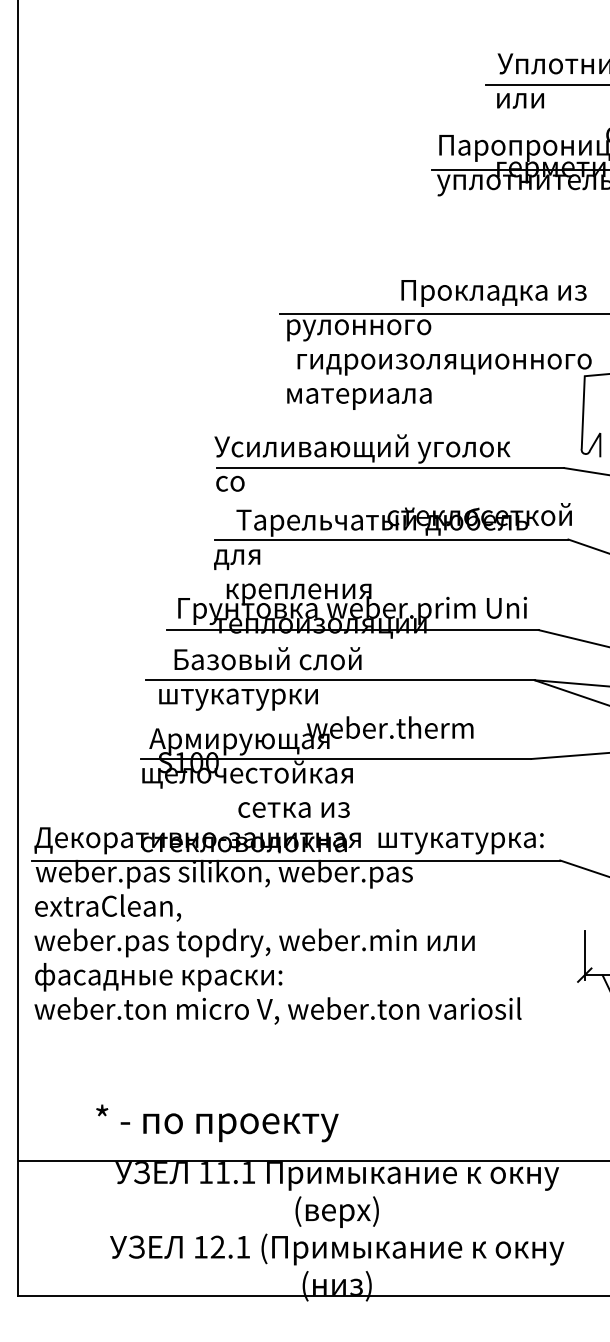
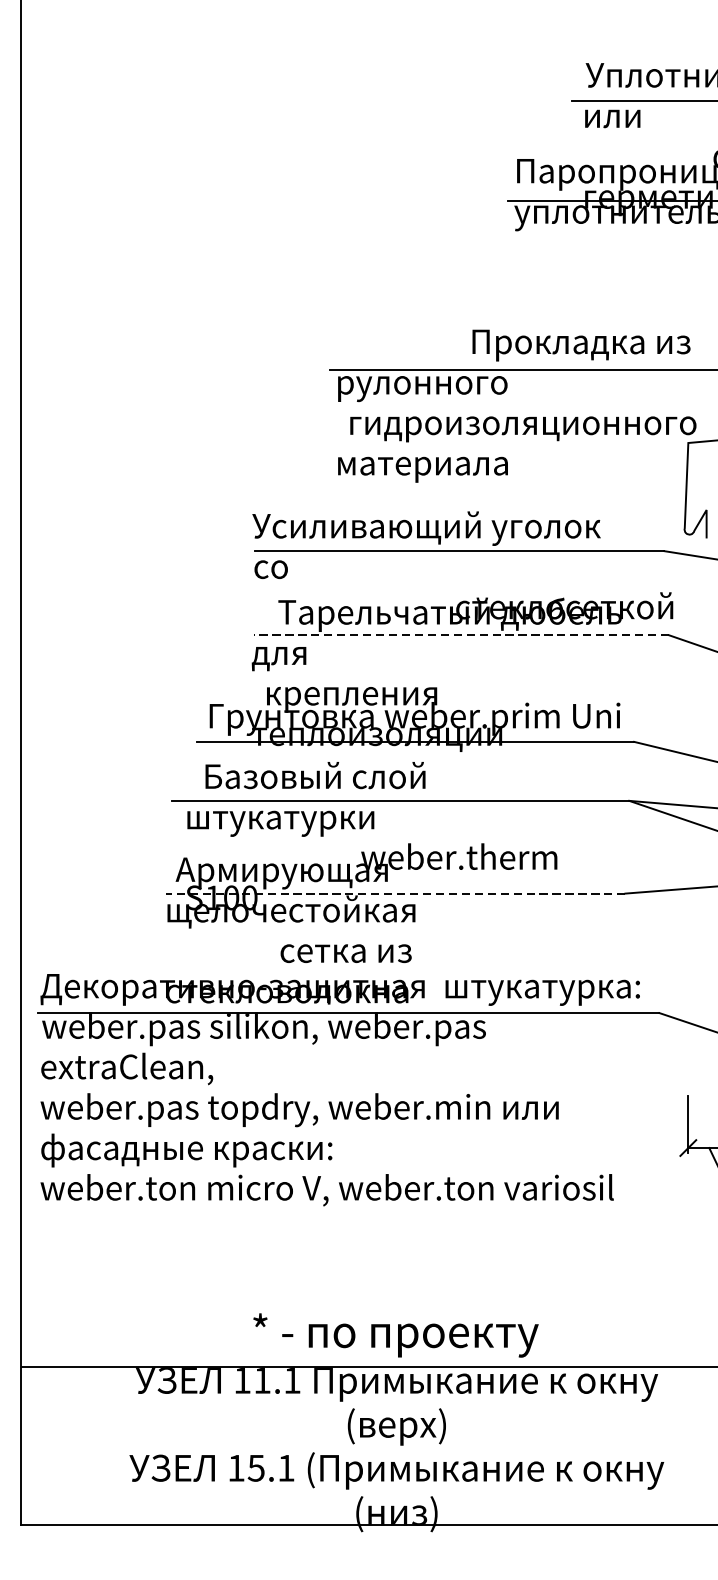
line: (391, 539) -> (460, 635), solid -> dashed
line: (336, 759) -> (396, 894), solid -> dashed
text: (217, 1123) -> (396, 1335), moved
text: (217, 1246) -> (256, 1467), 12.1 -> 15.1

